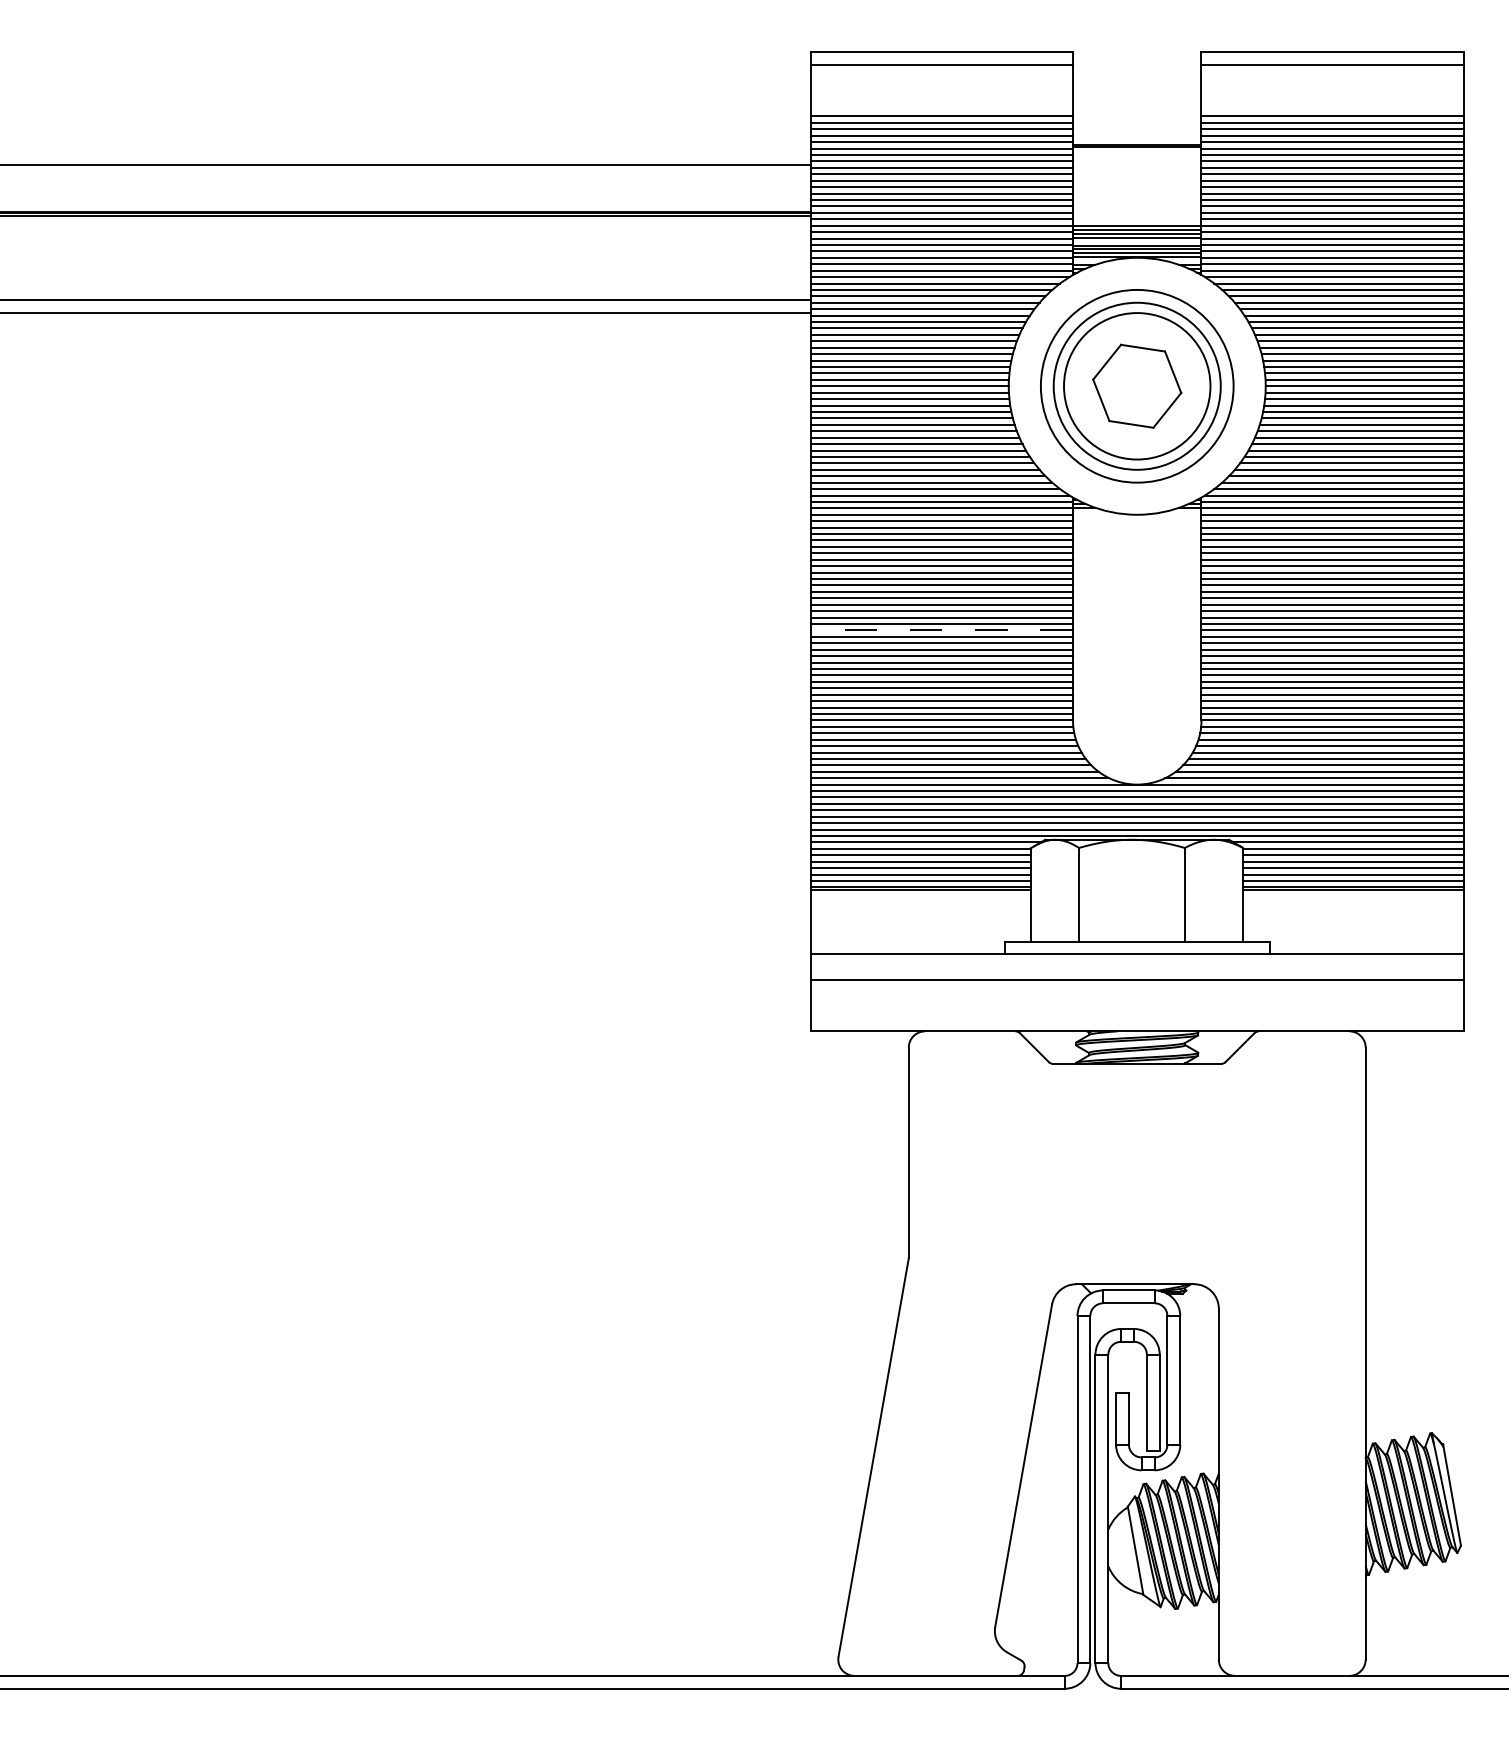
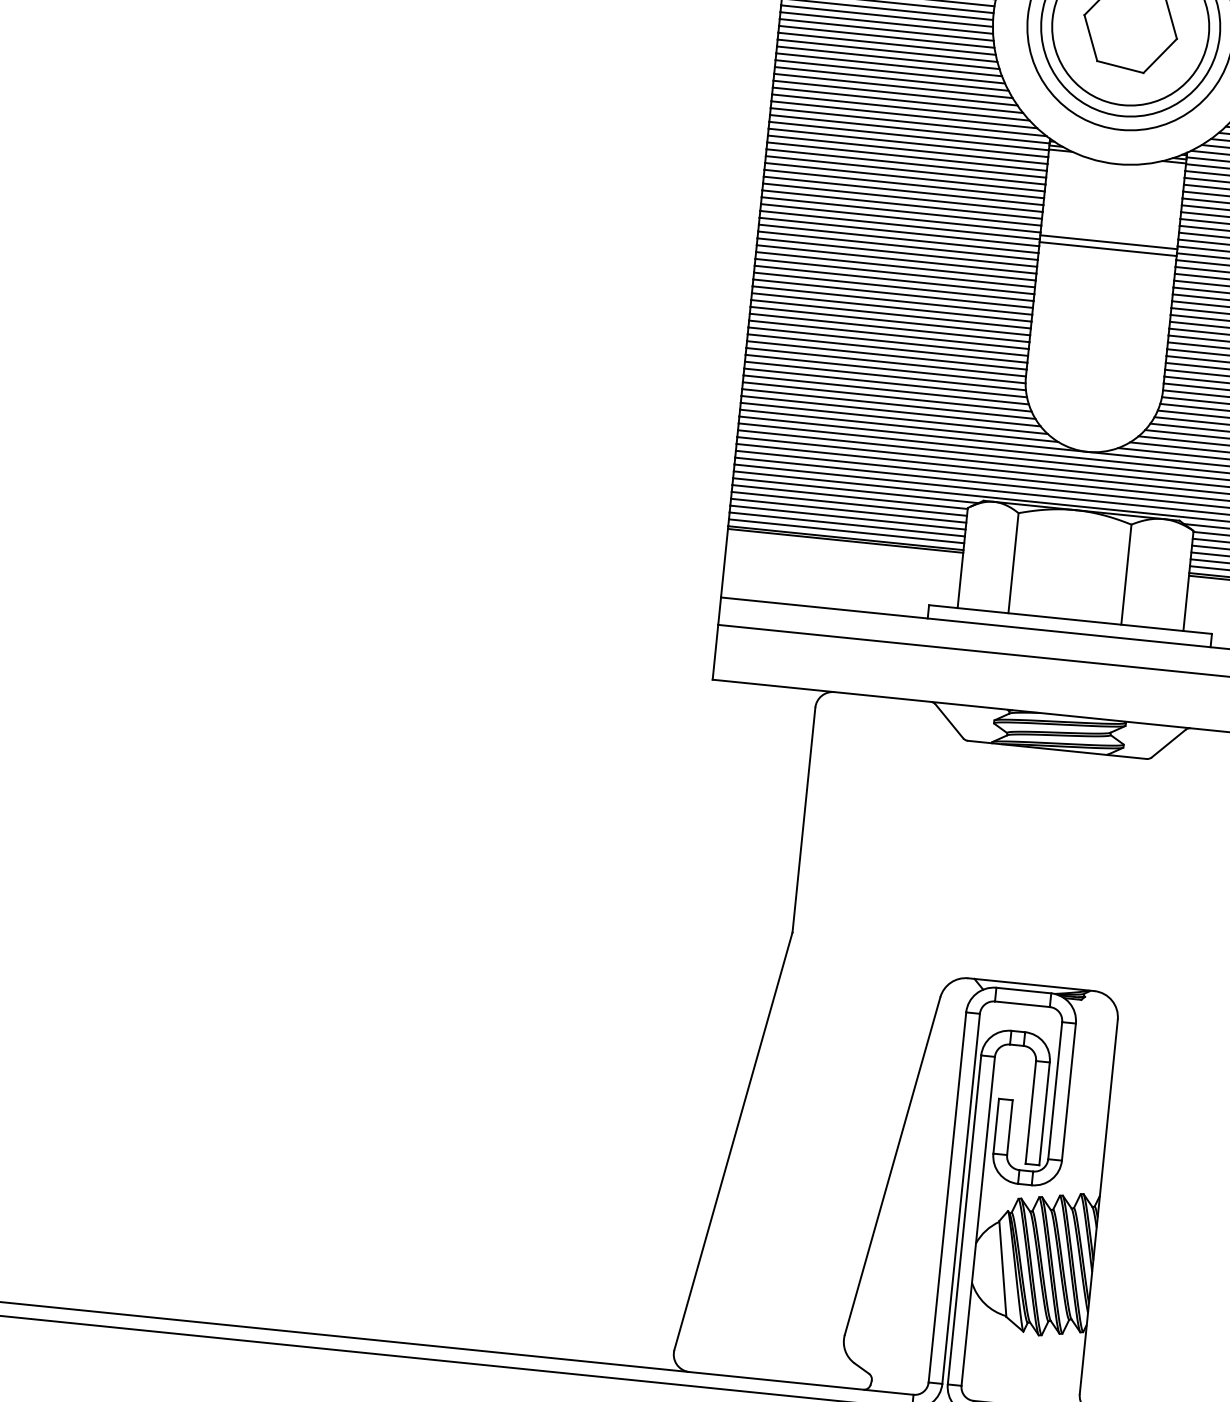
line: (1136, 588) -> (1108, 242), added
line: (1136, 594) -> (1107, 249), added
line: (941, 630) -> (895, 266), dashed -> solid

